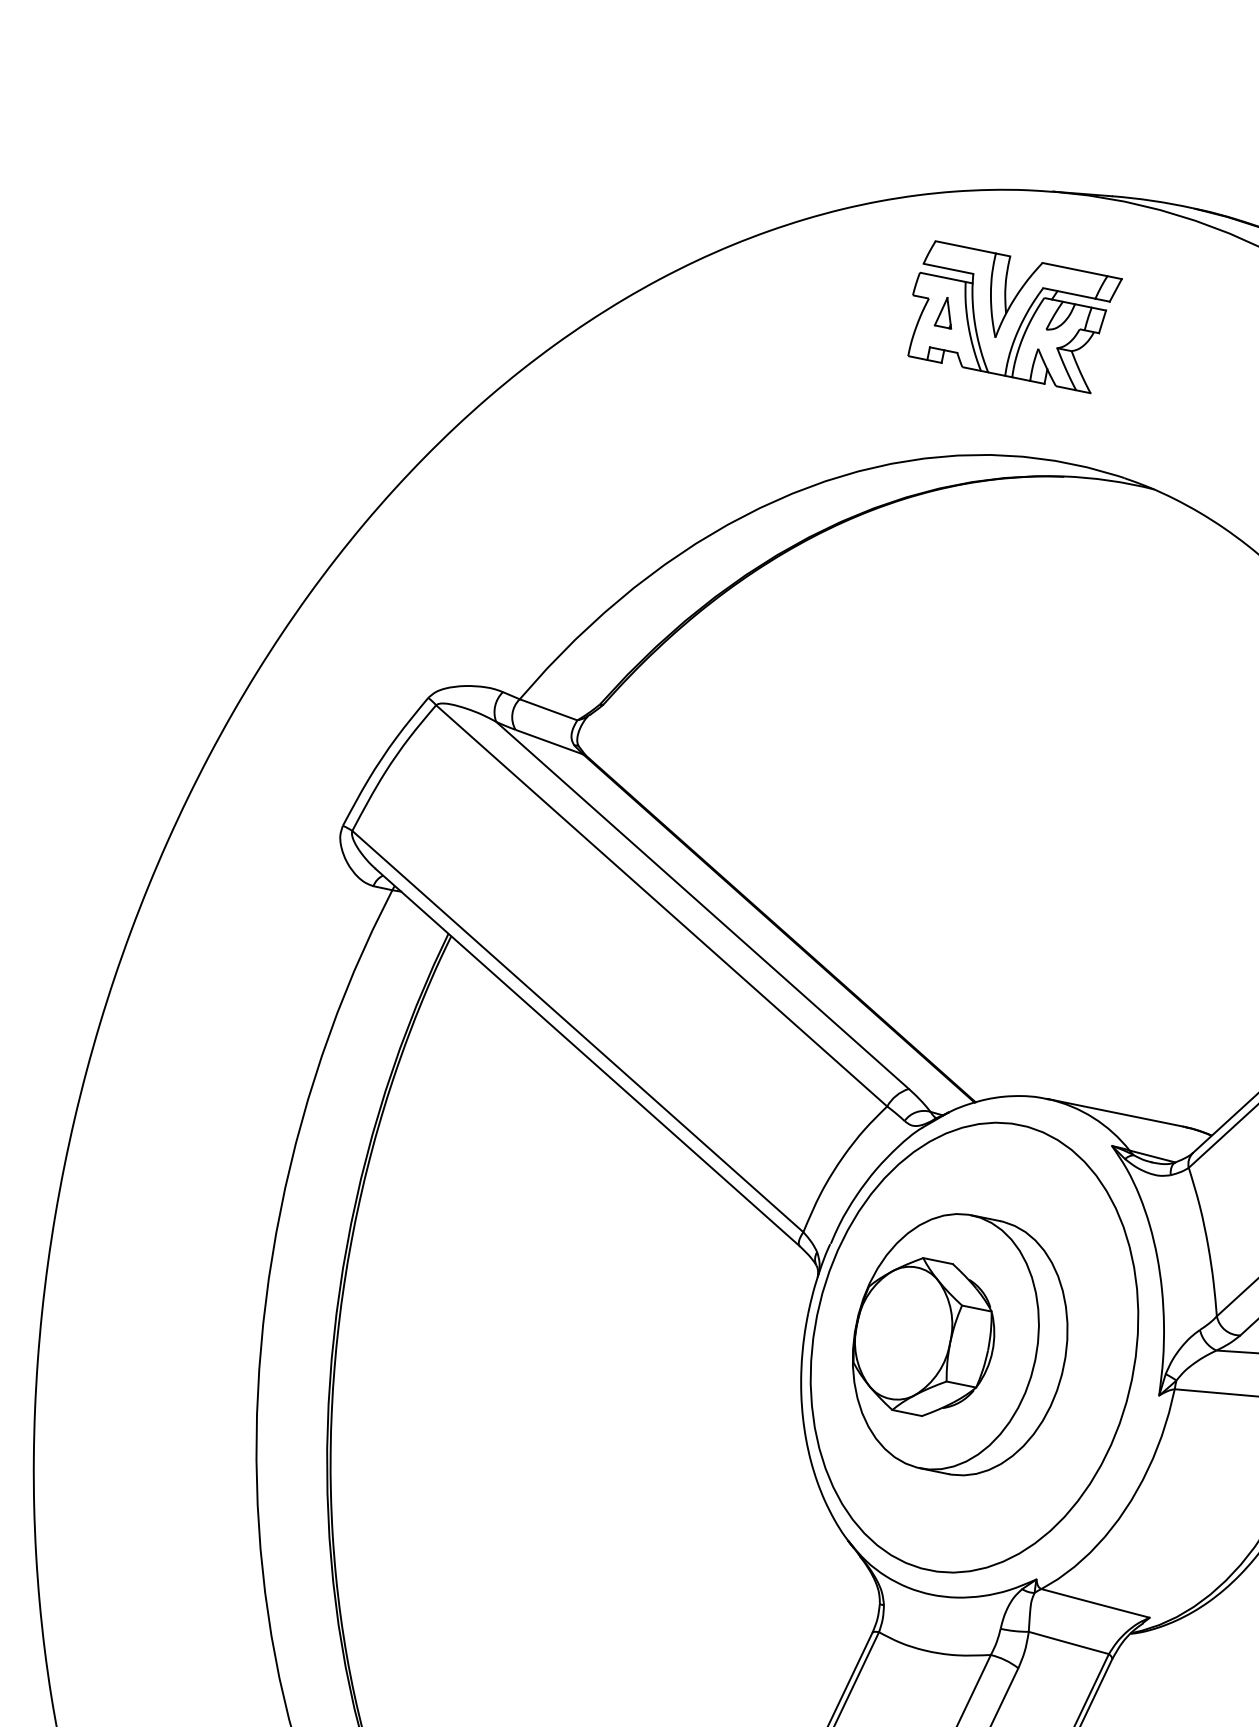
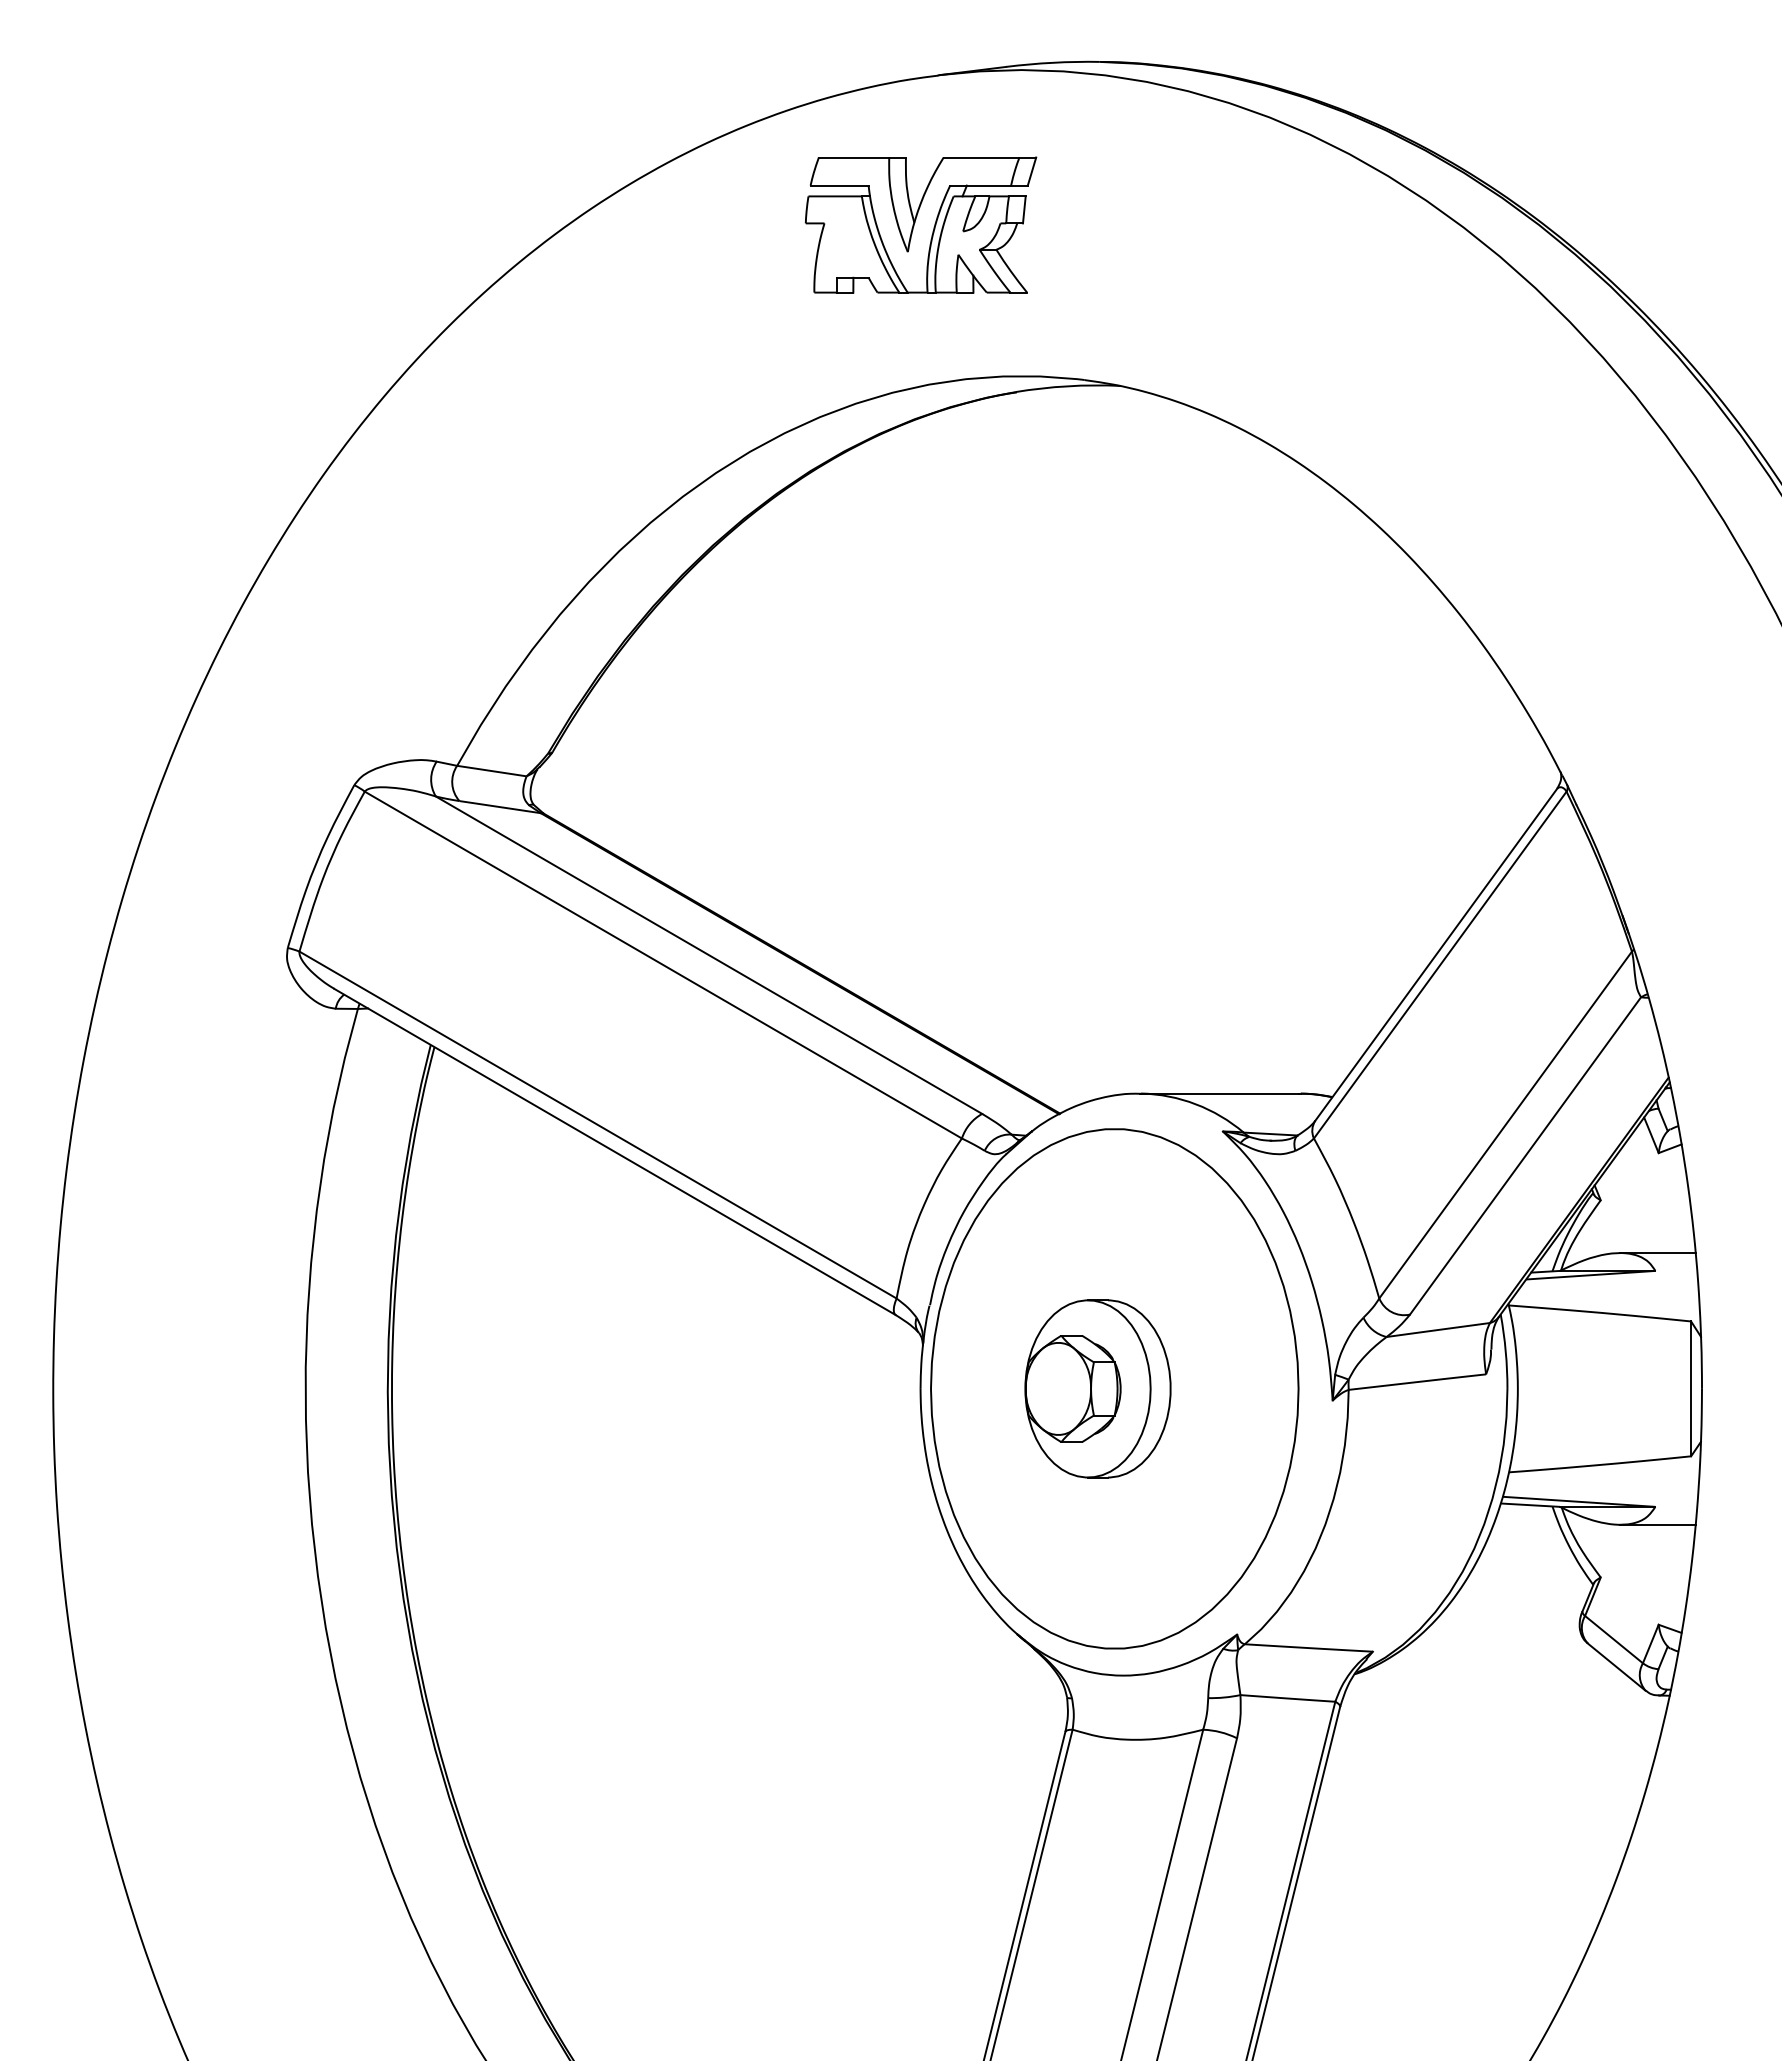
part: (945, 312) -> (846, 235), removed
part: (959, 1344) -> (1097, 1388), size x0.6

